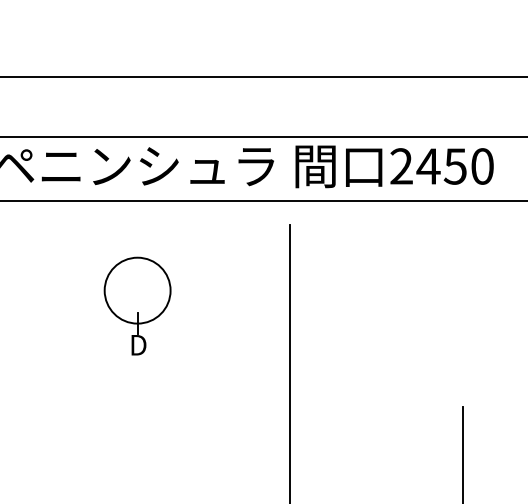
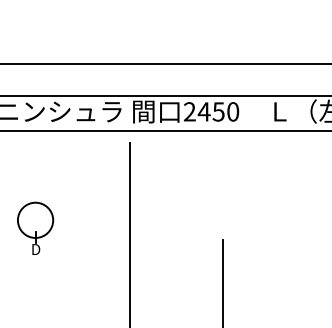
part: (137, 304) -> (35, 227), moved

